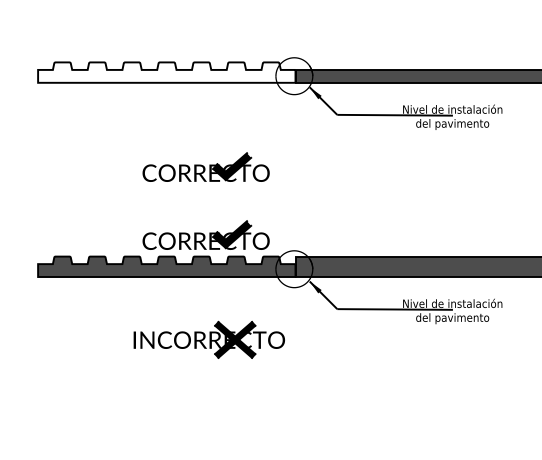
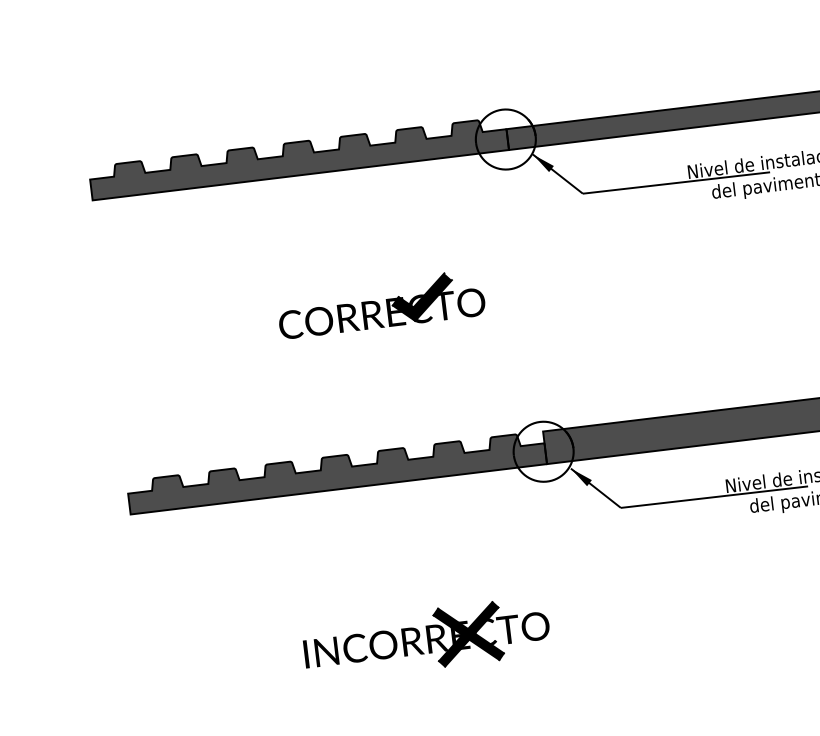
fill: (166, 72) -> (298, 158), added
part: (205, 234) -> (393, 412), removed
part: (208, 339) -> (425, 638), moved

